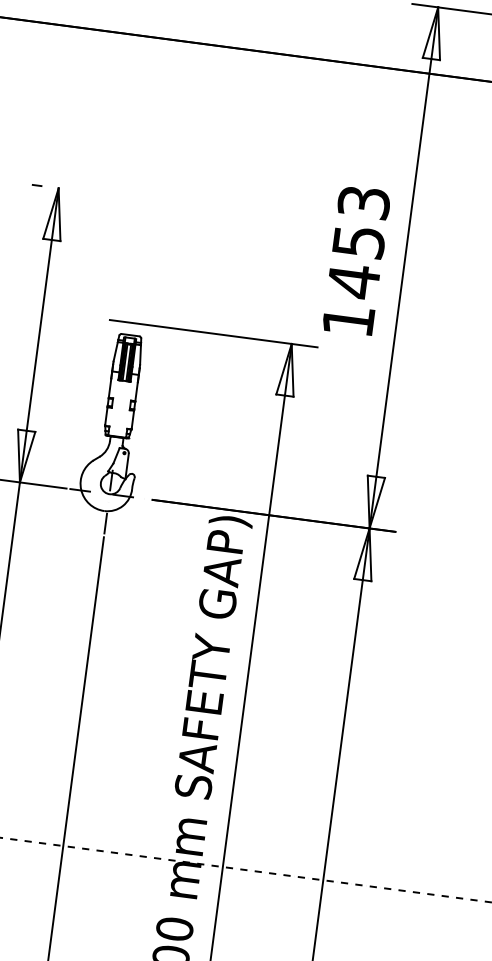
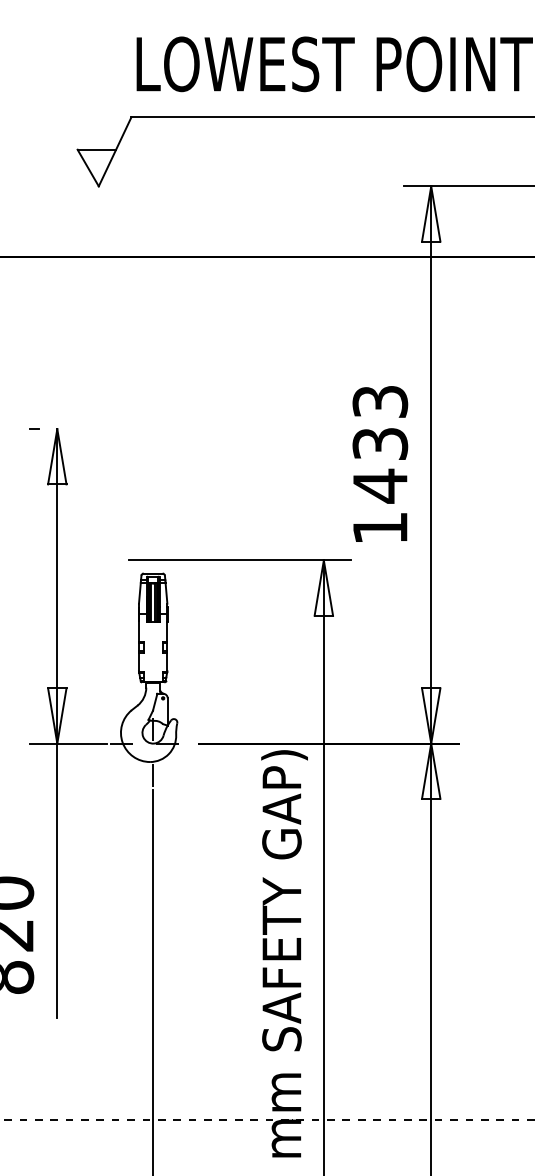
text: (358, 241) -> (379, 443), 1453 -> 1433

